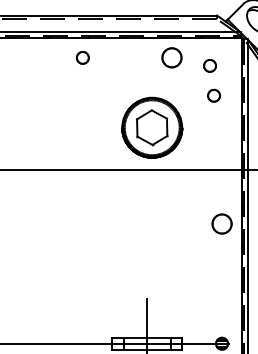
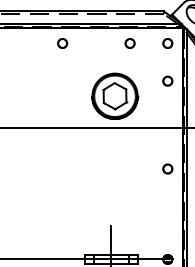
part: (172, 57) -> (130, 43), size x0.62
circle: (209, 65) -> (167, 43), moved
part: (213, 95) -> (167, 80), moved
circle: (221, 223) -> (167, 168), size x0.62

